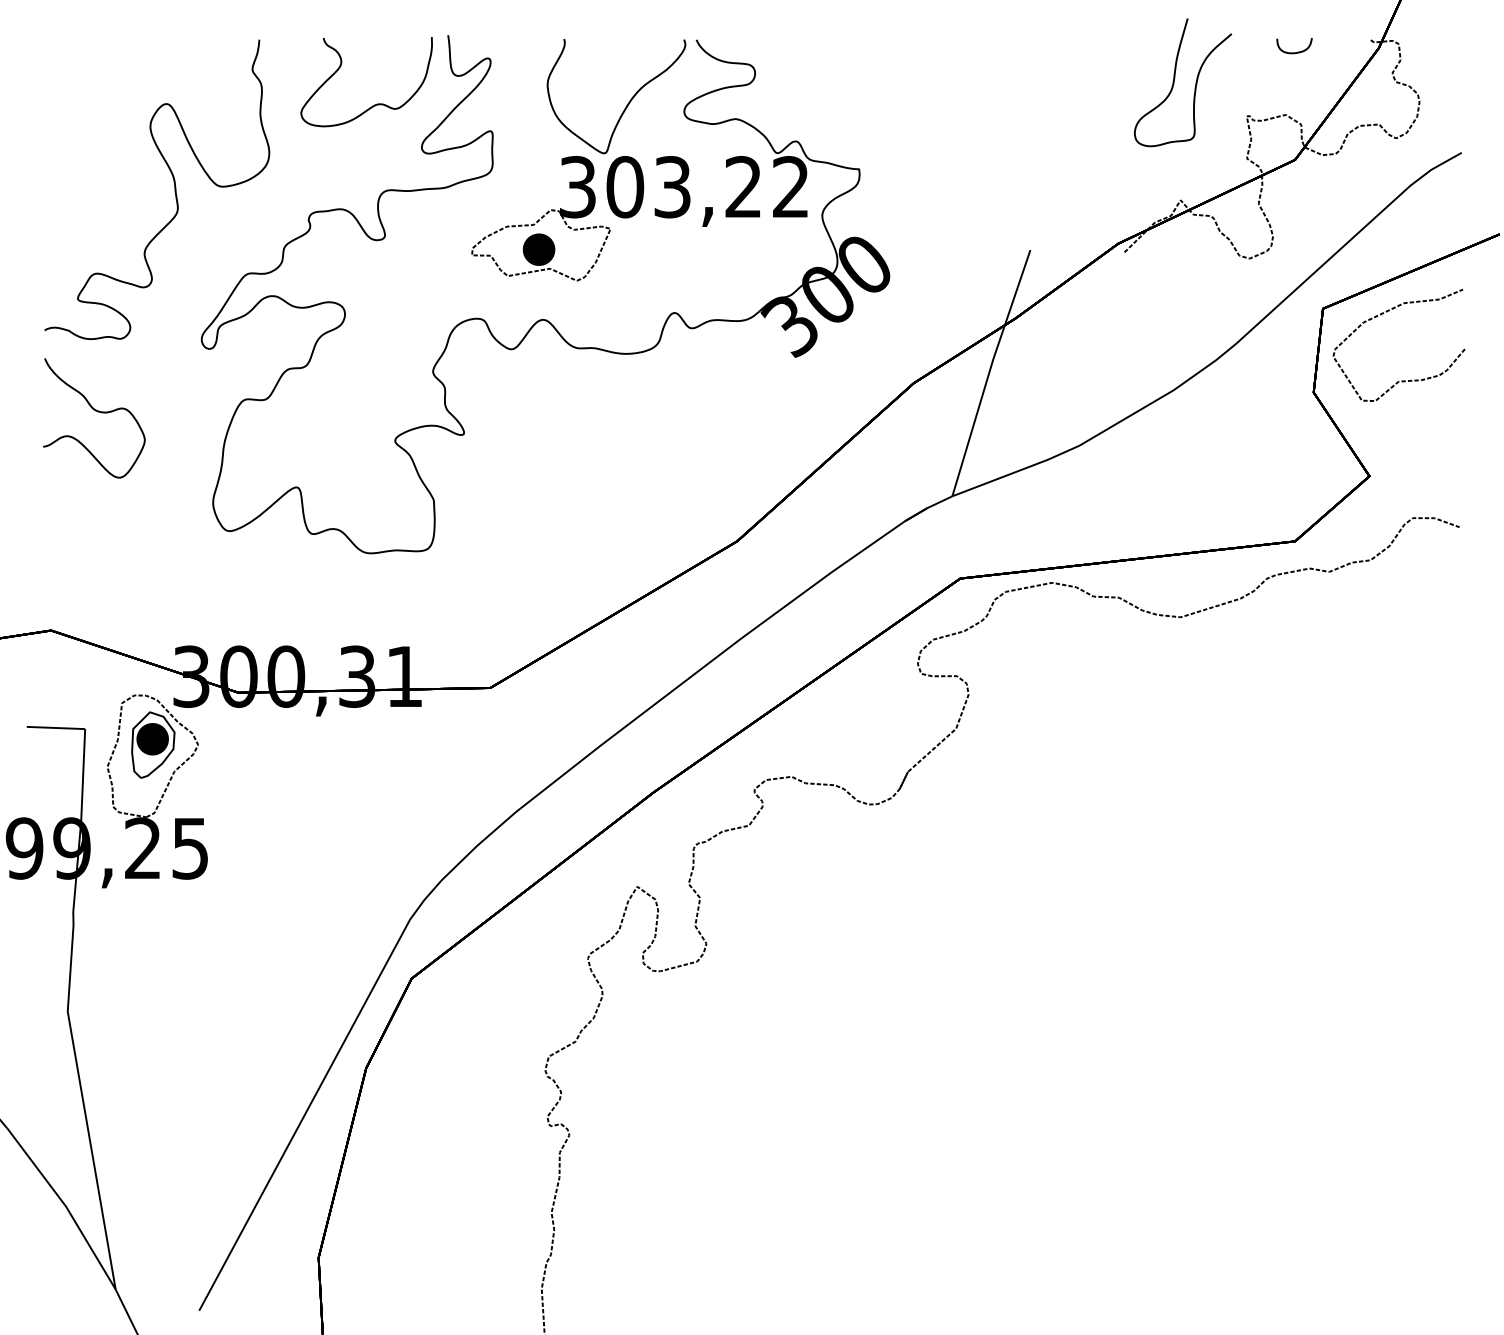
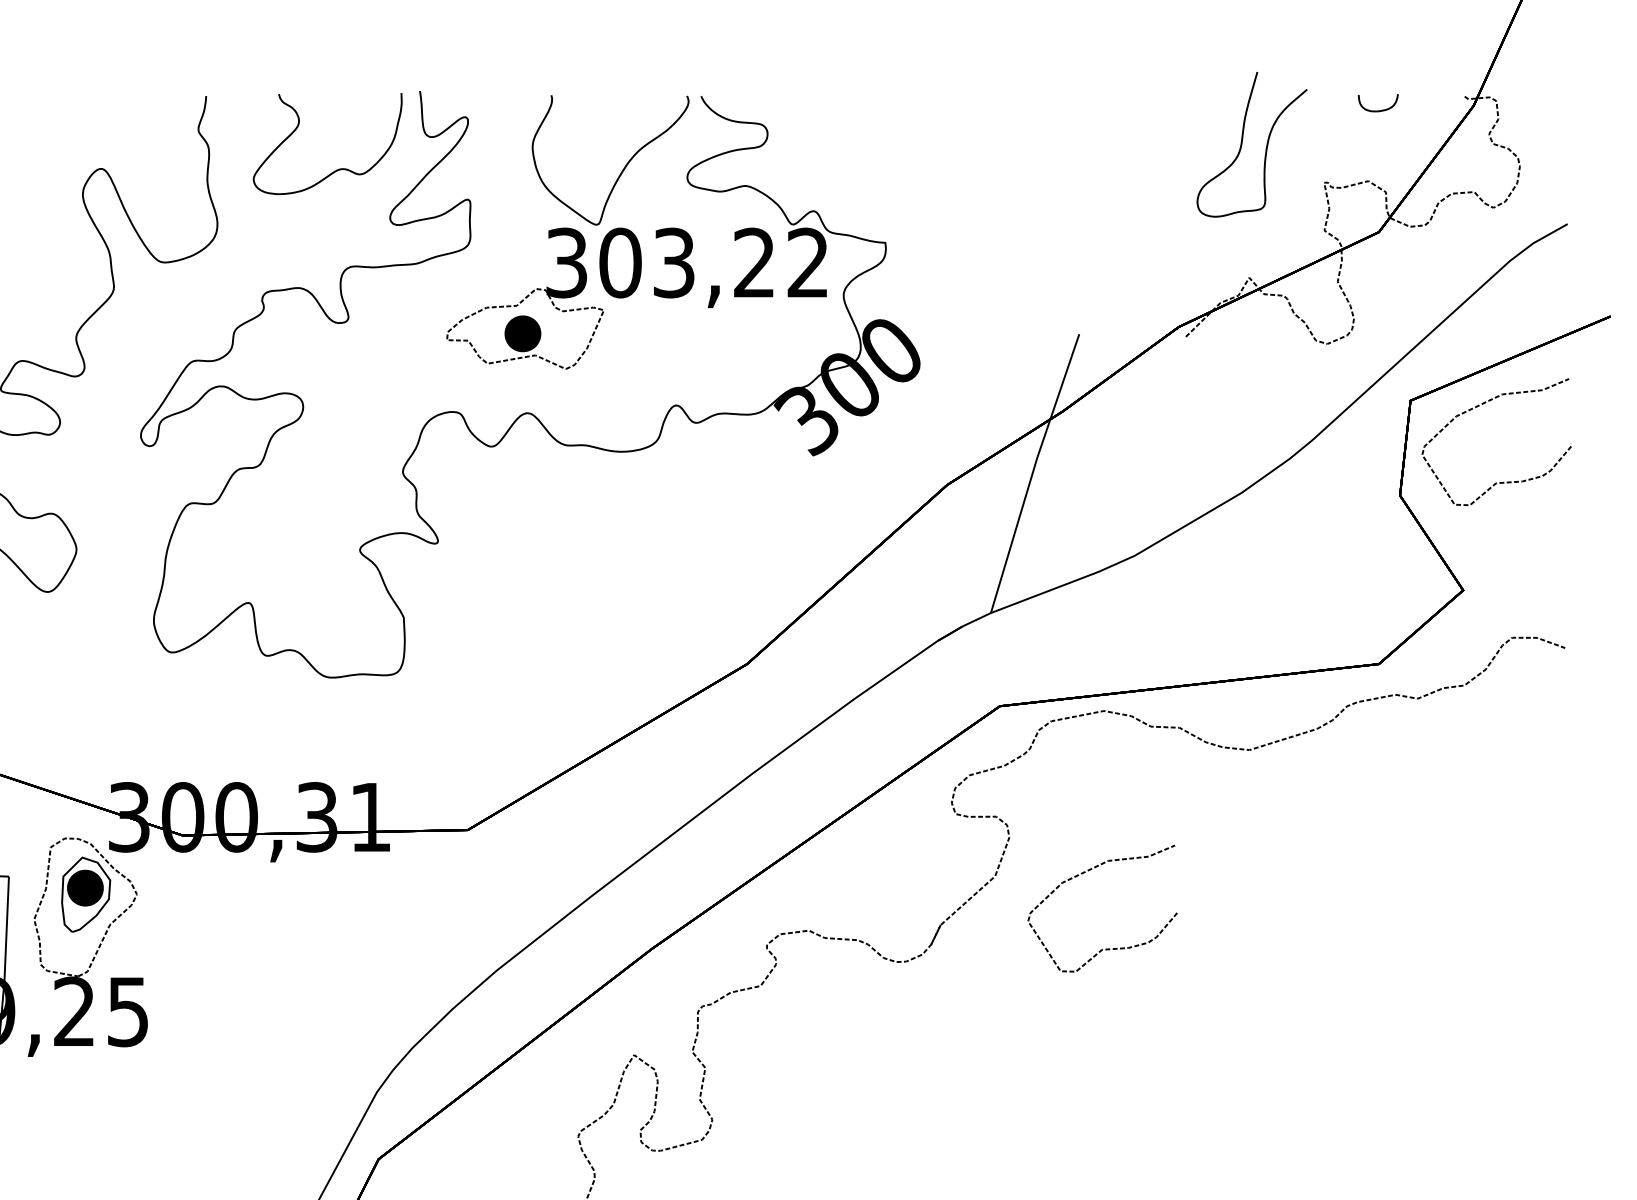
curve: (1039, 724) -> (1089, 871), added

